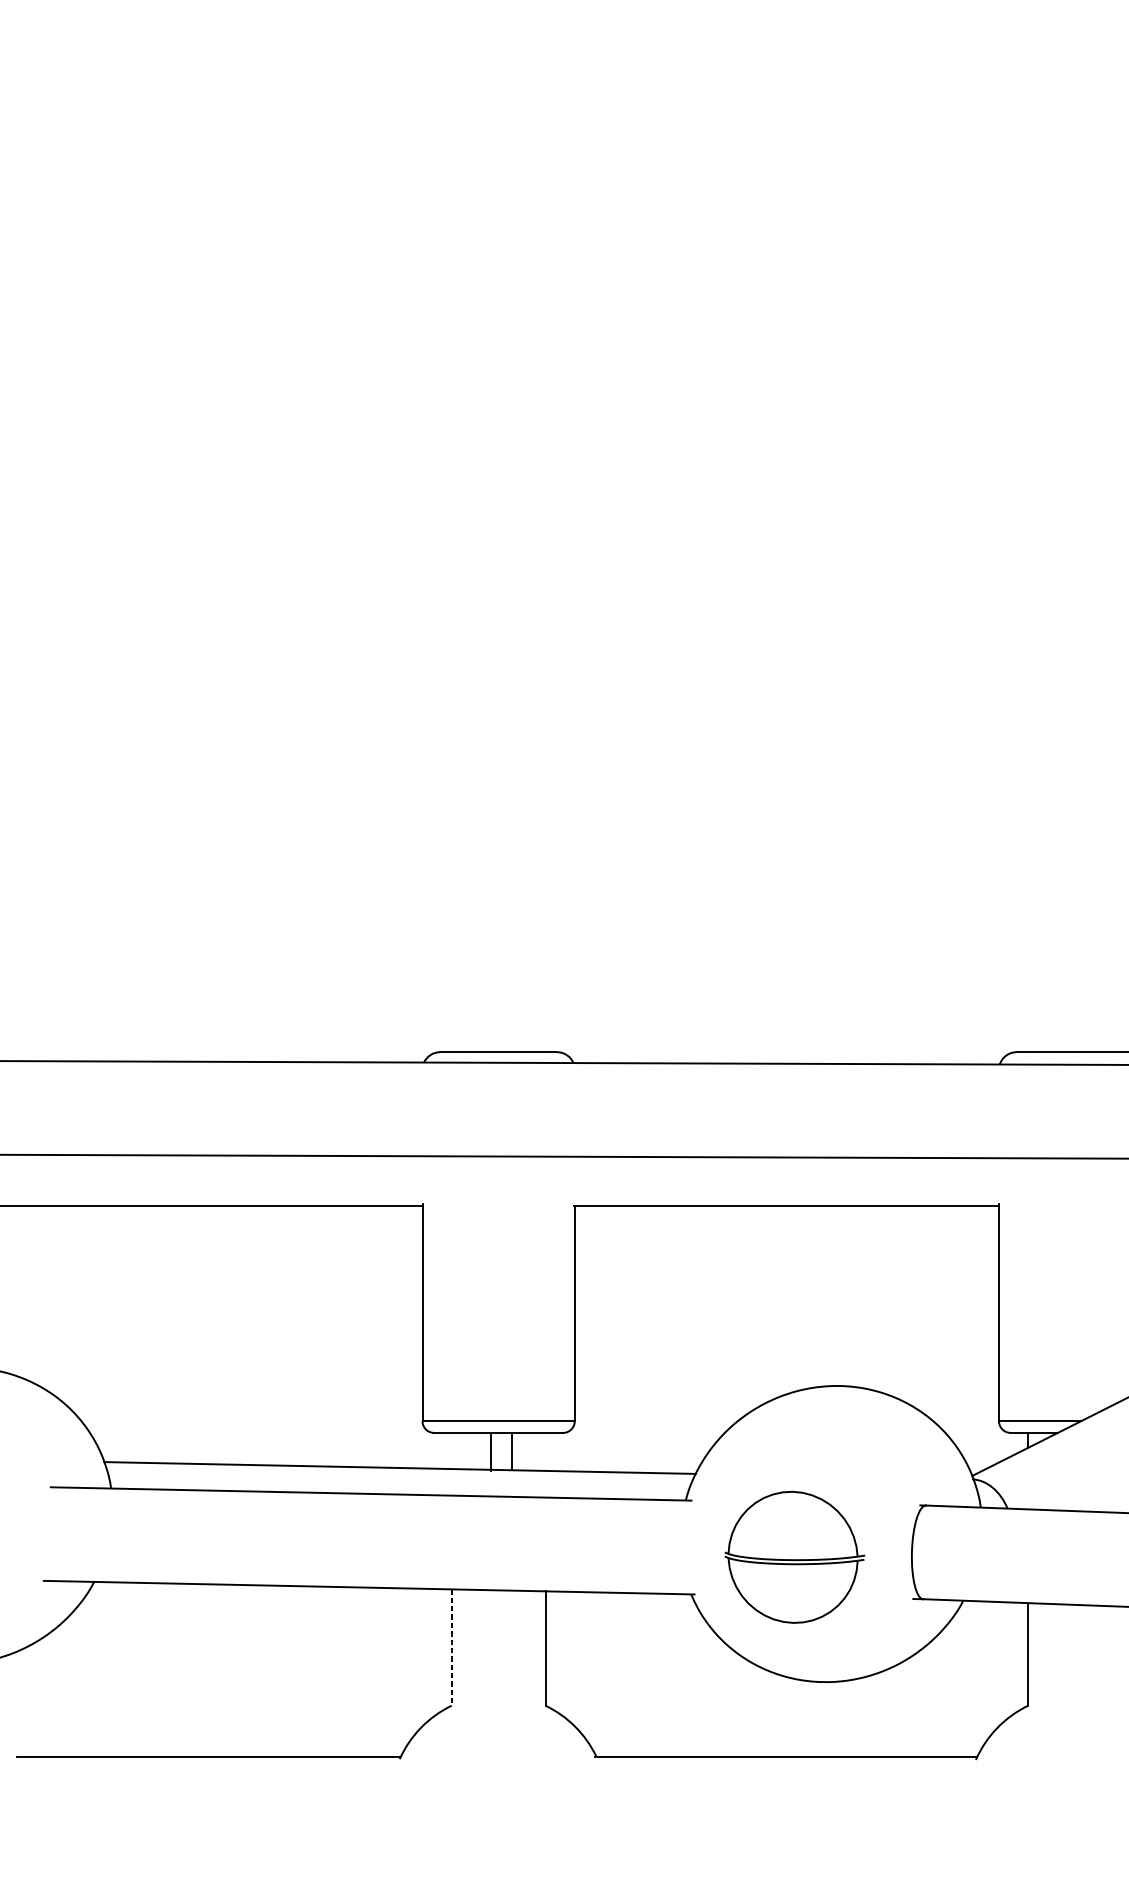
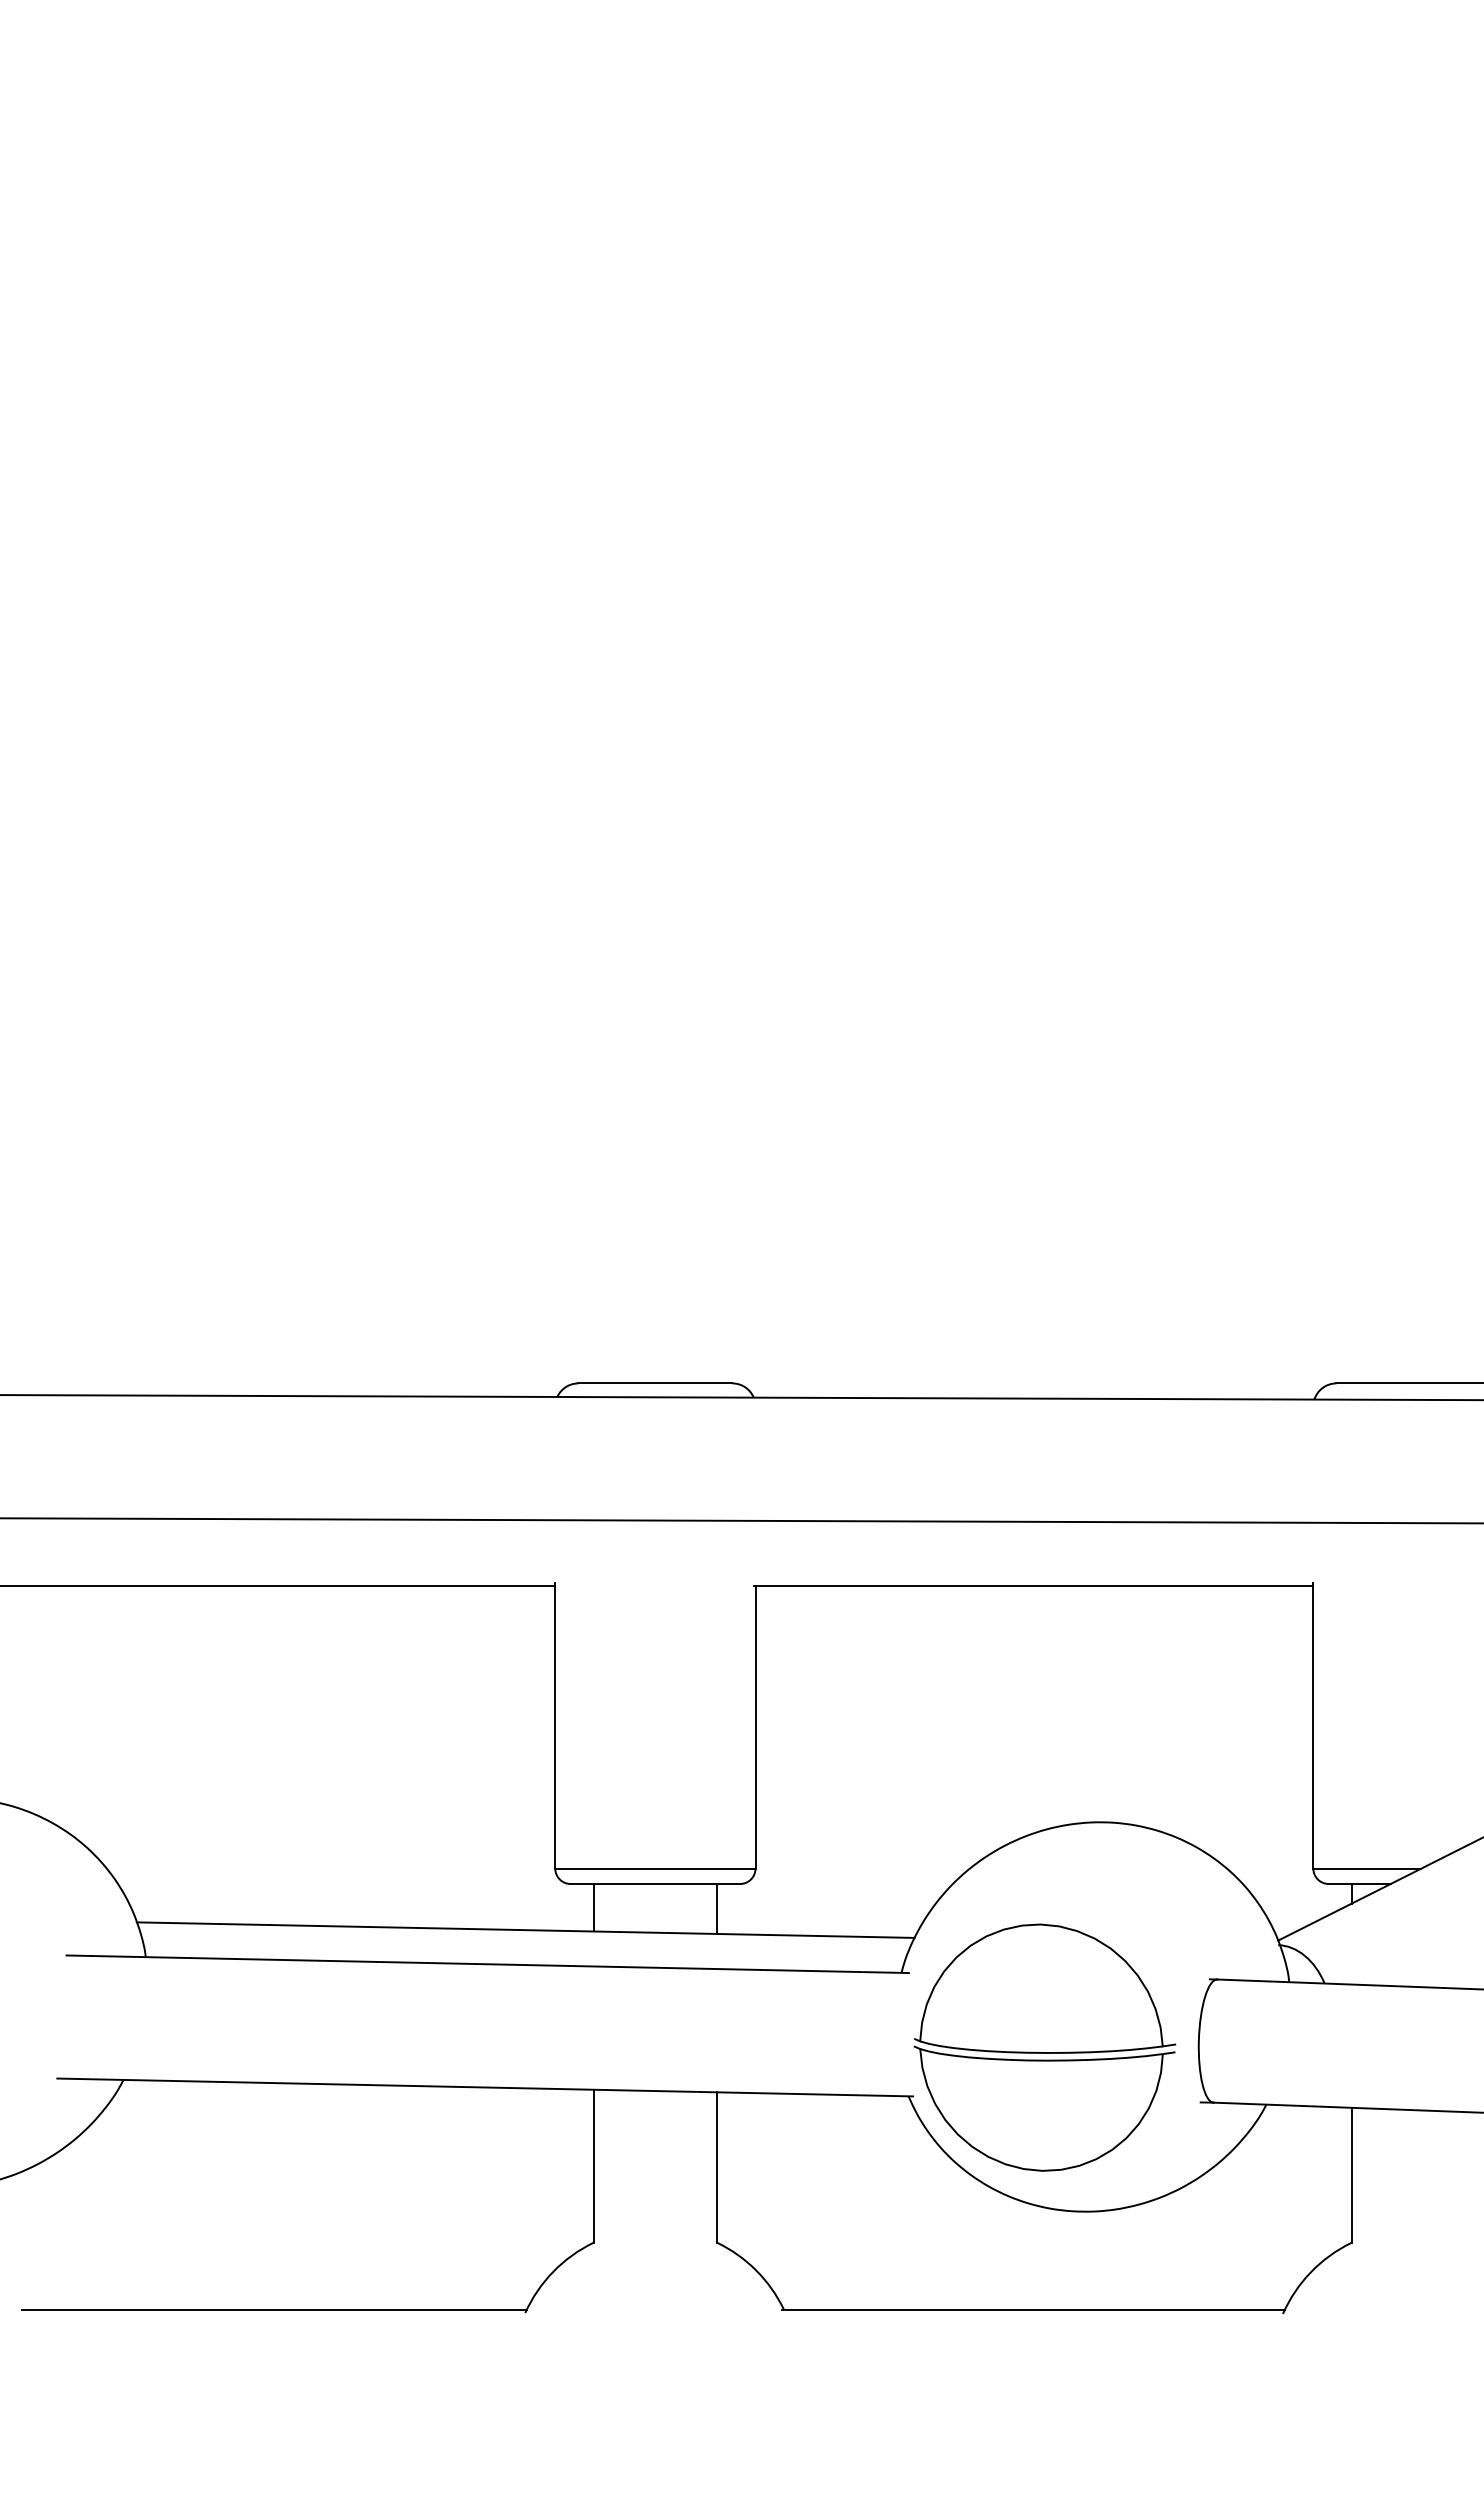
line: (511, 1450) -> (593, 1907), moved
line: (491, 1451) -> (717, 1908), moved
part: (794, 1557) -> (1044, 2047), size x1.43
line: (451, 1647) -> (593, 2166), dashed -> solid

